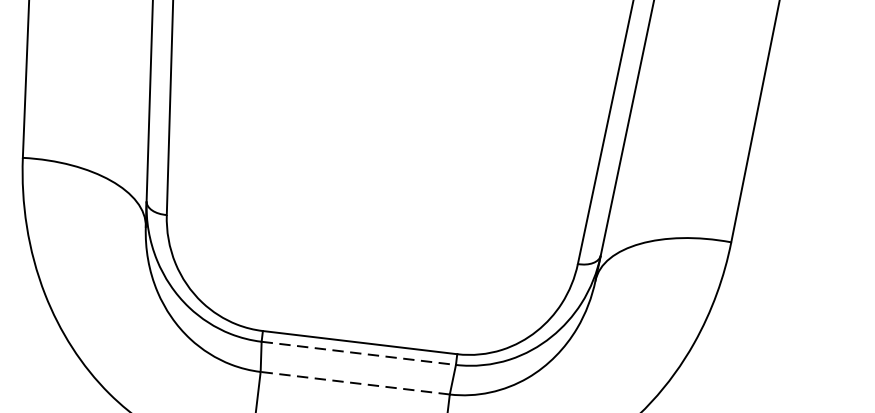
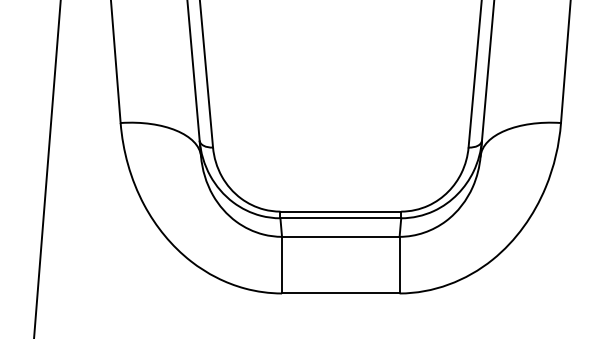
line: (359, 353) -> (341, 218), dashed -> solid
line: (354, 382) -> (340, 236), dashed -> solid

